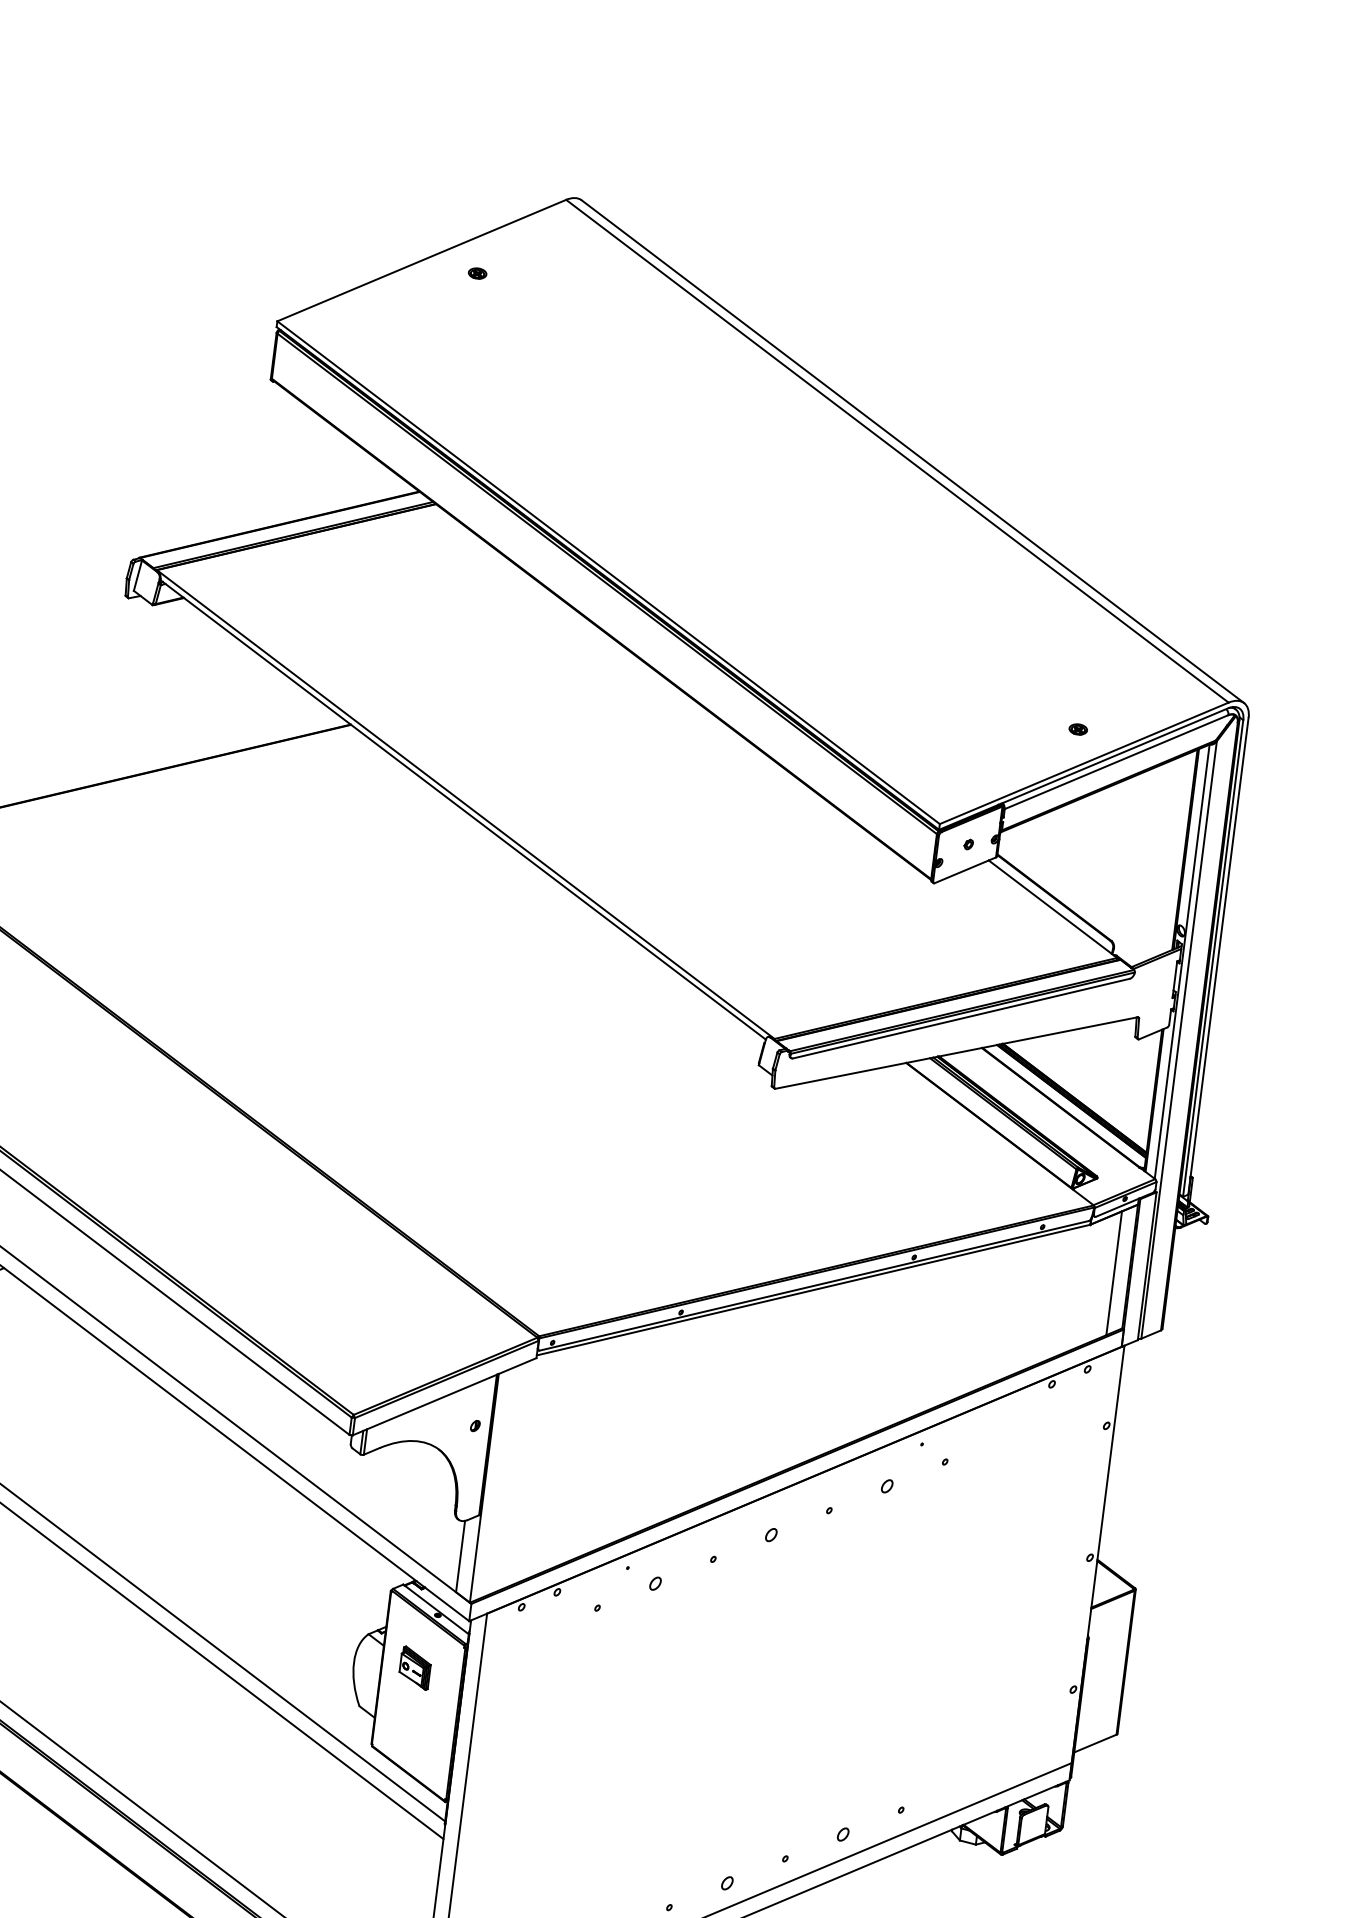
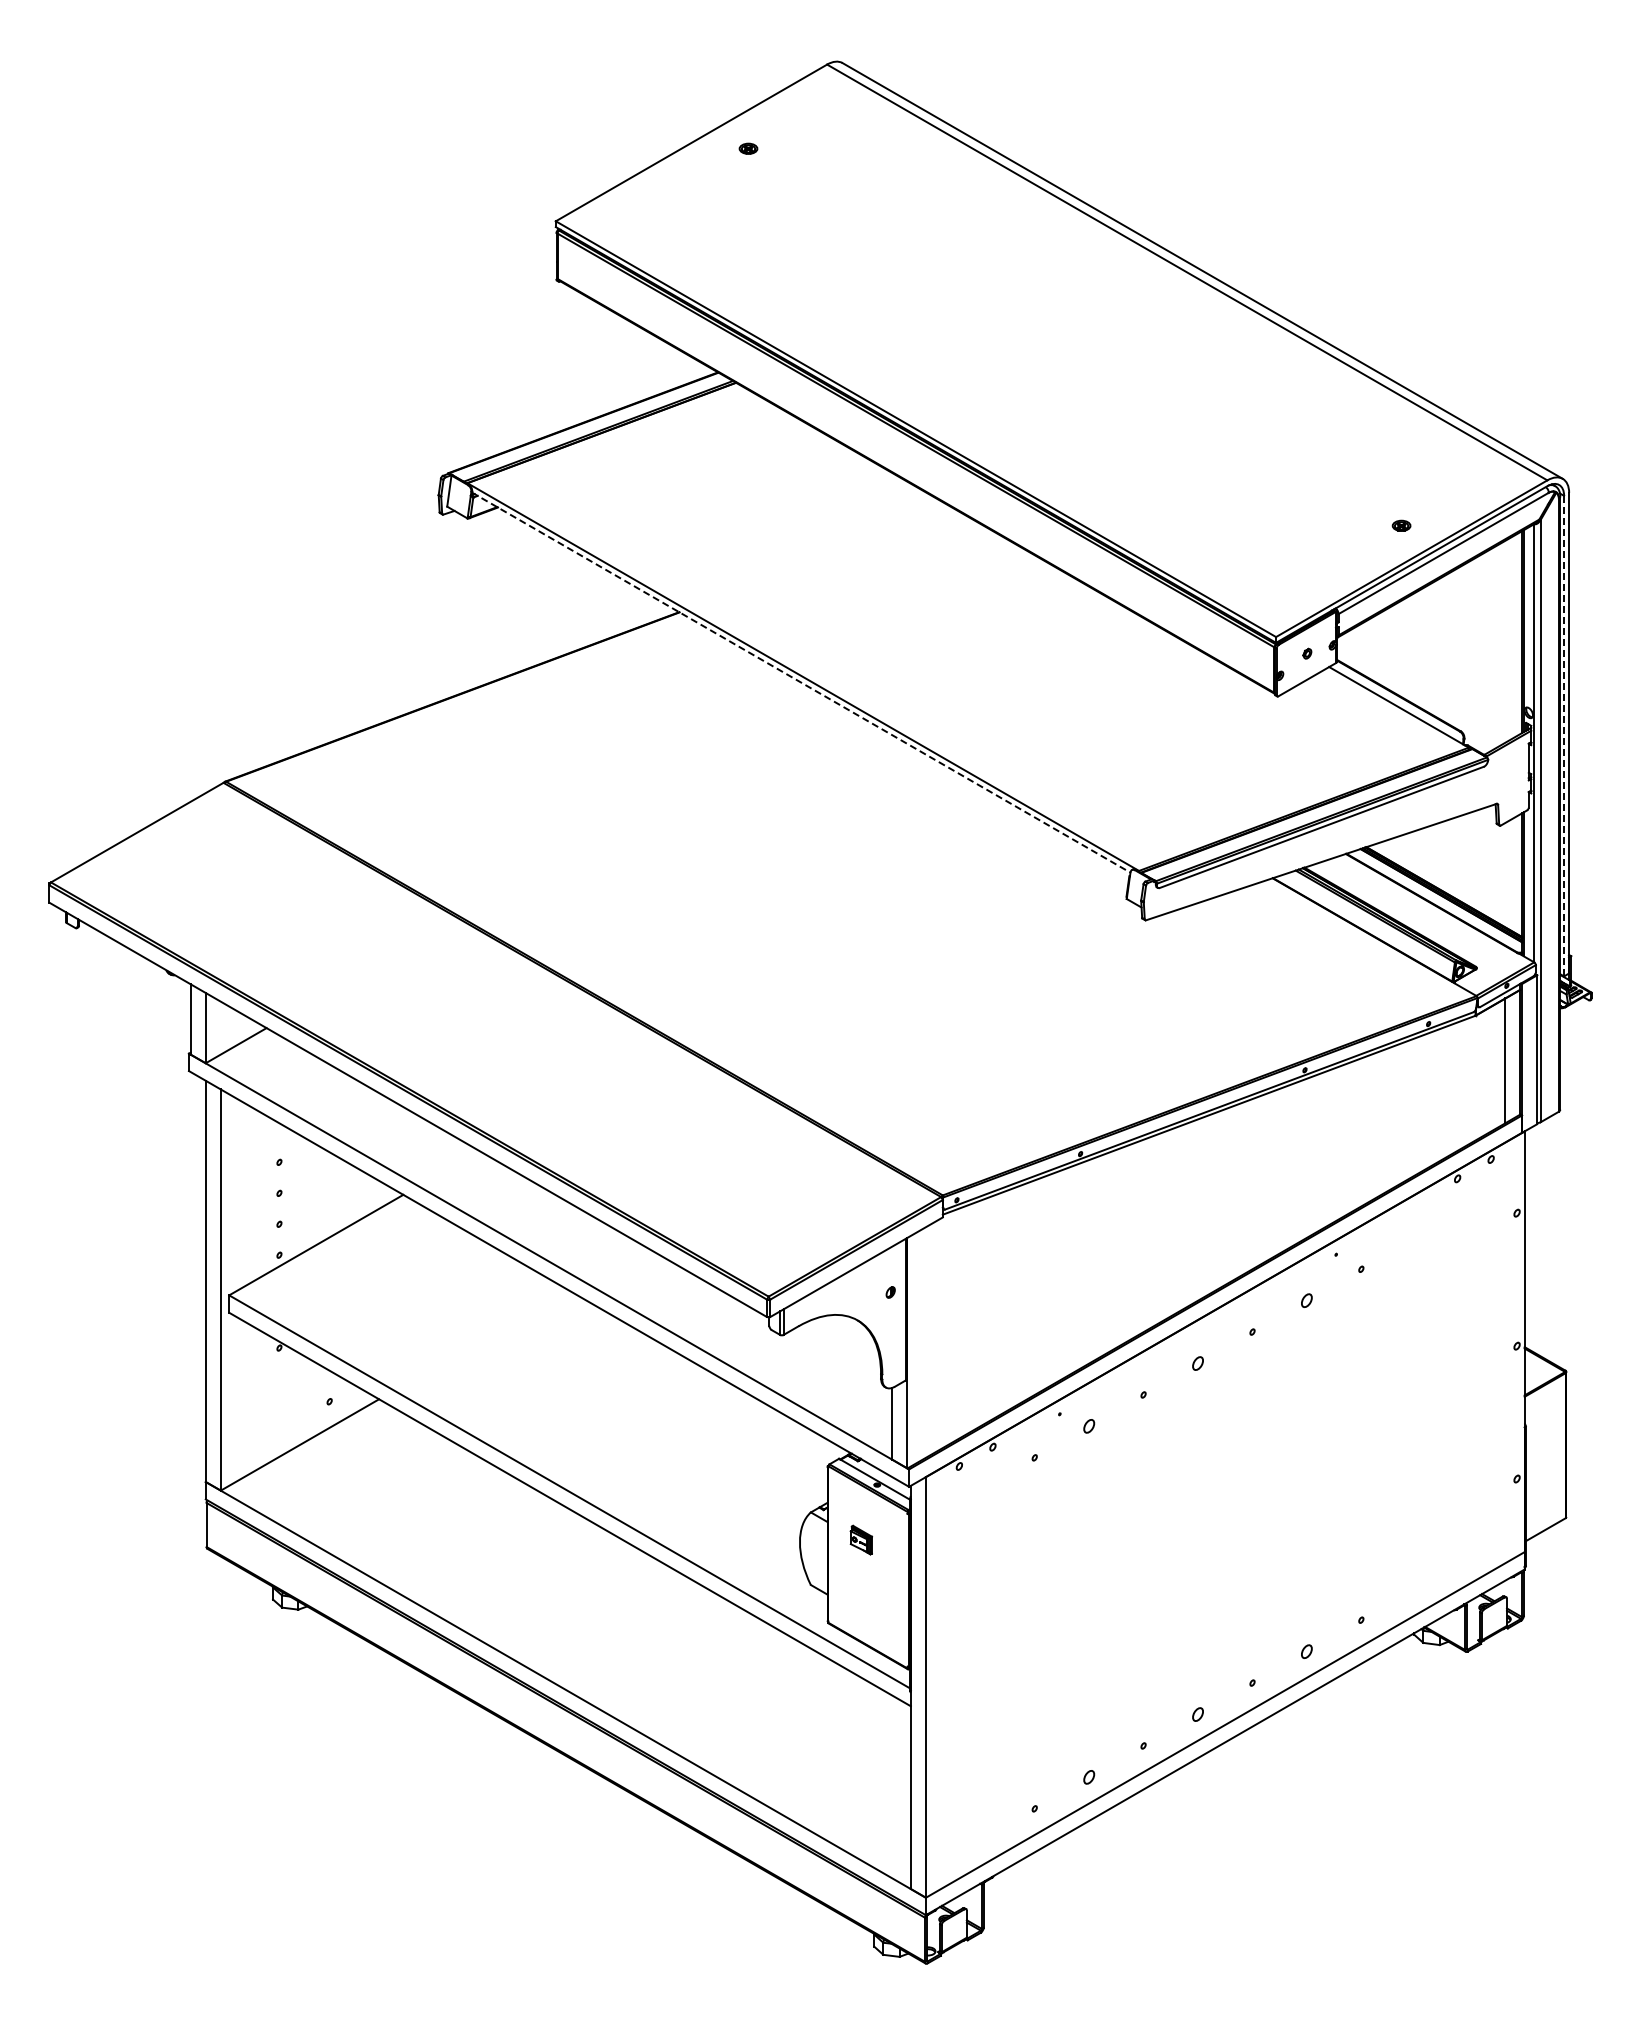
line: (463, 809) -> (801, 682), solid -> dashed
line: (1213, 957) -> (1564, 735), solid -> dashed
part: (415, 1667) -> (861, 1539), size x0.7

